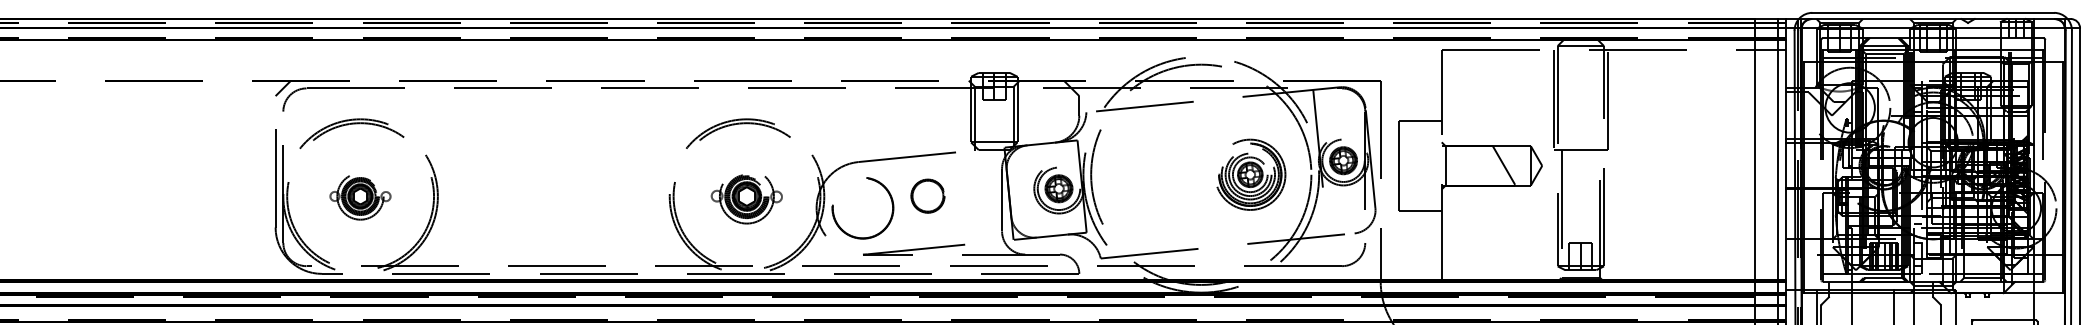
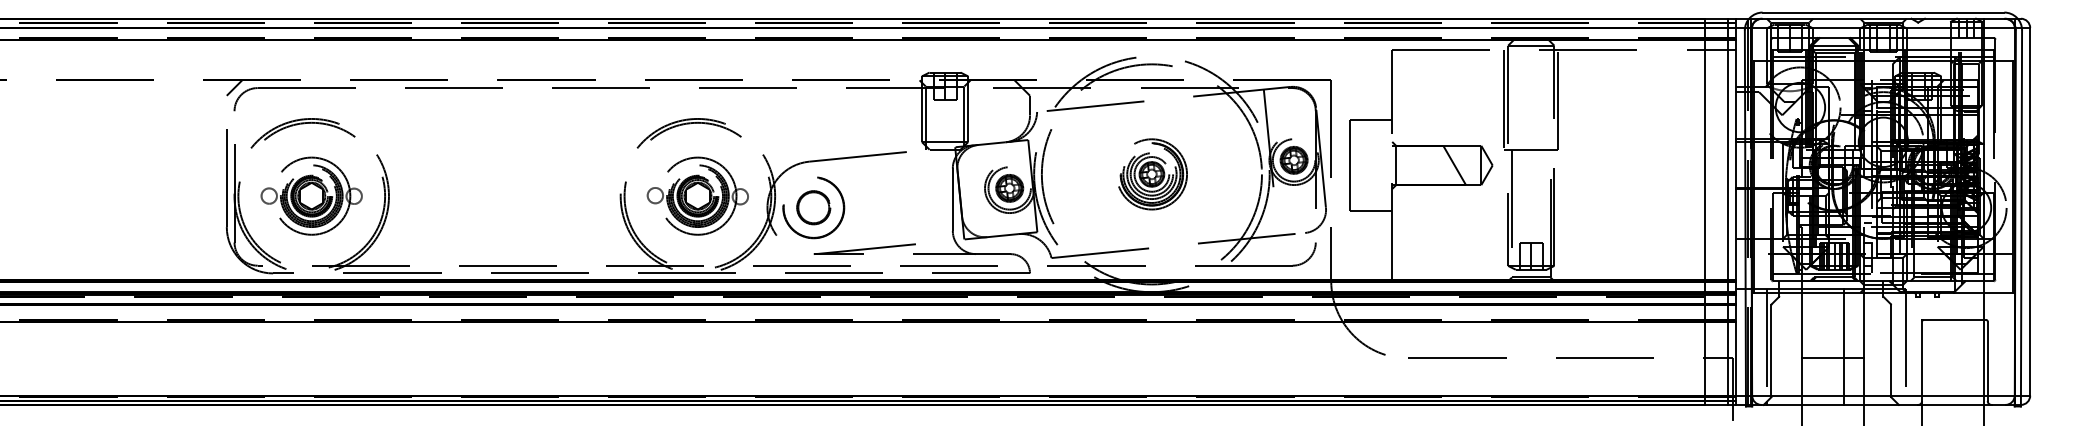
part: (1250, 174) -> (1152, 174), moved
part: (360, 195) -> (311, 195), size x1.67
part: (746, 195) -> (697, 195), size x1.43
circle: (927, 195) -> (813, 207), moved

